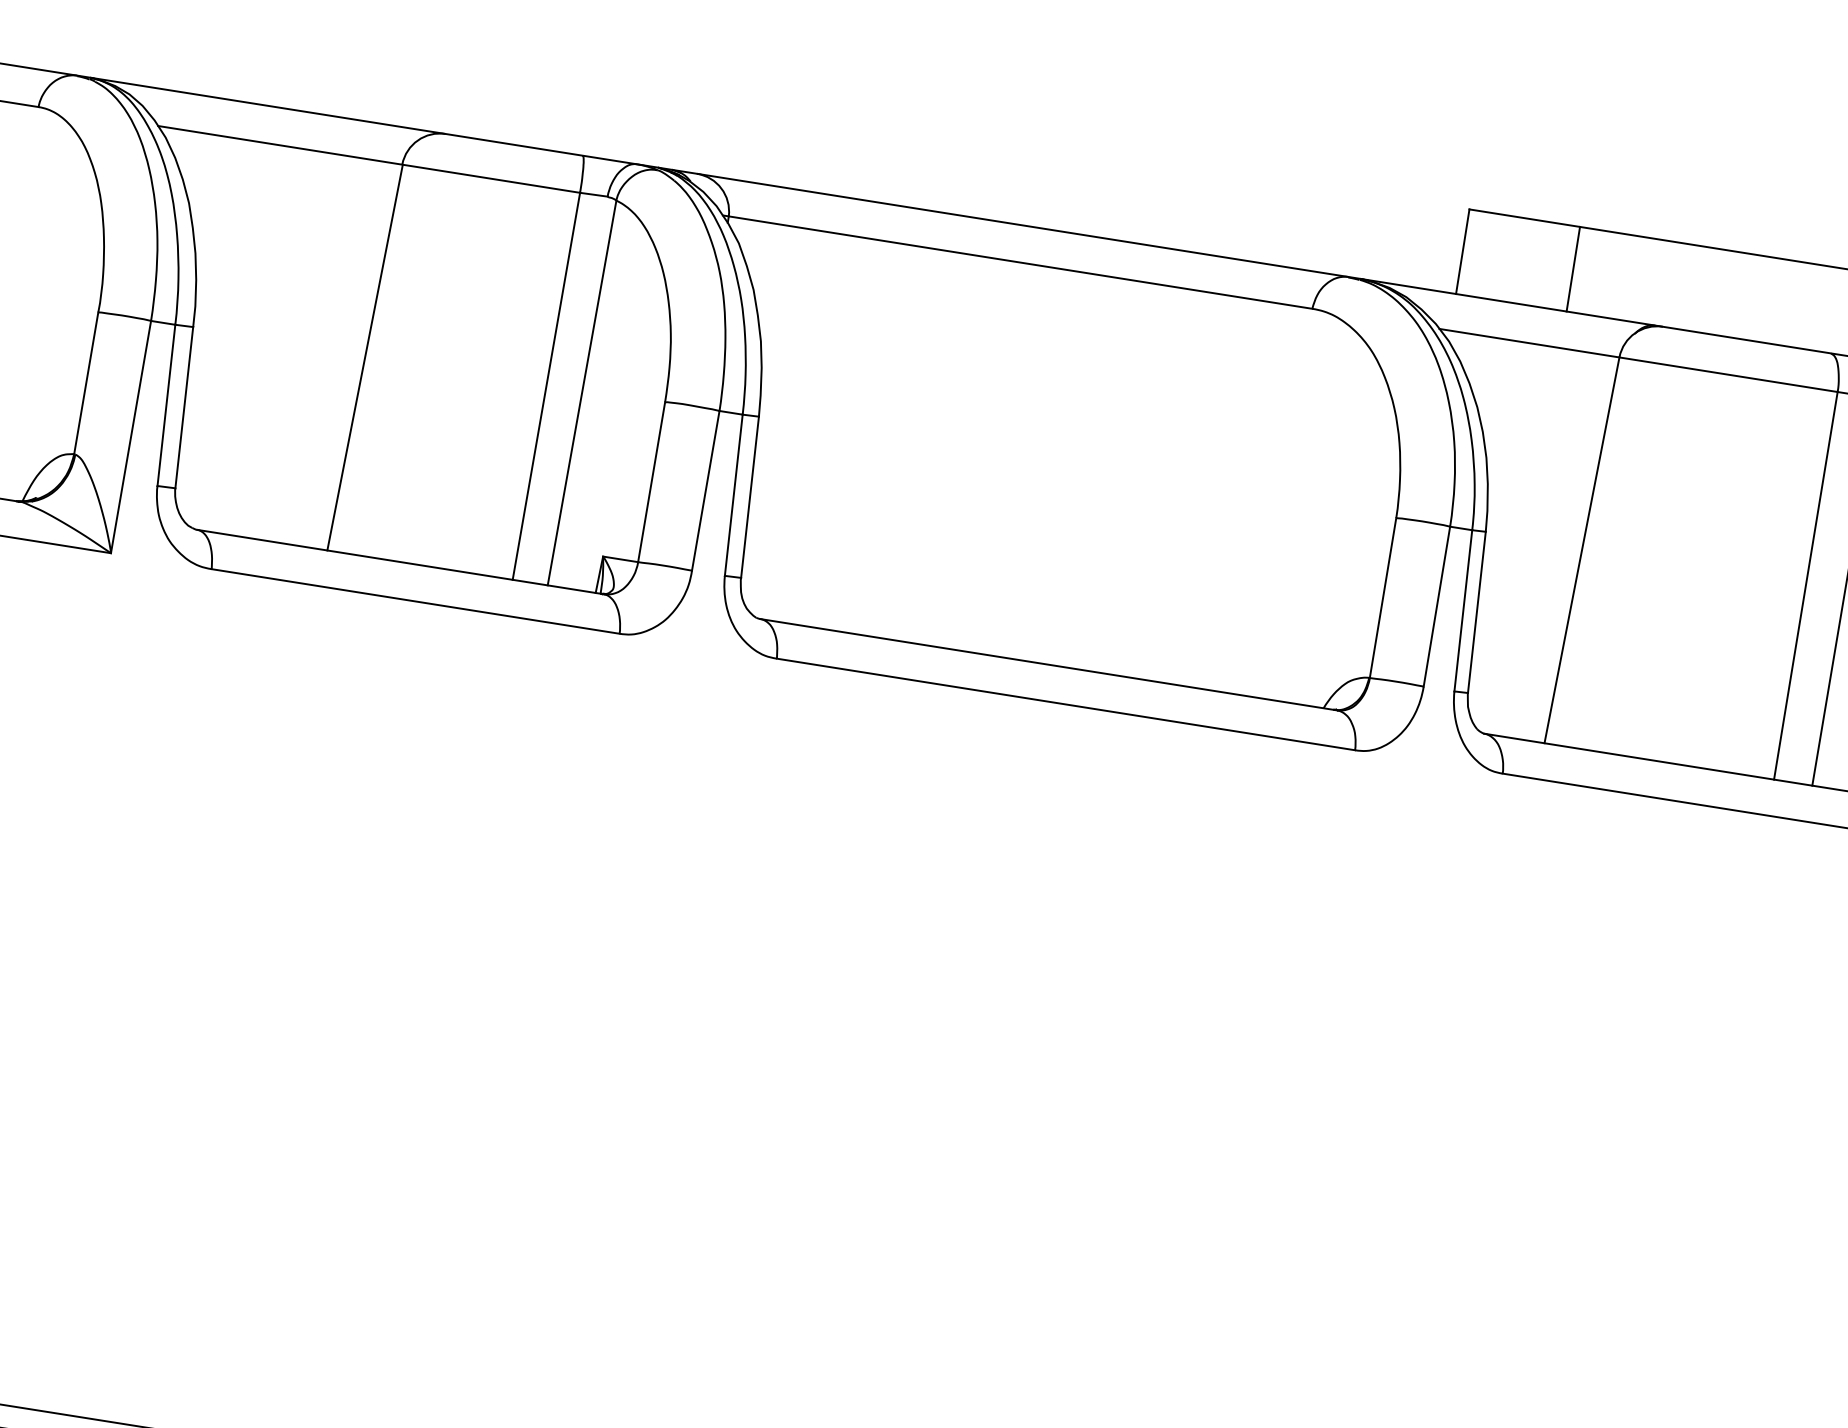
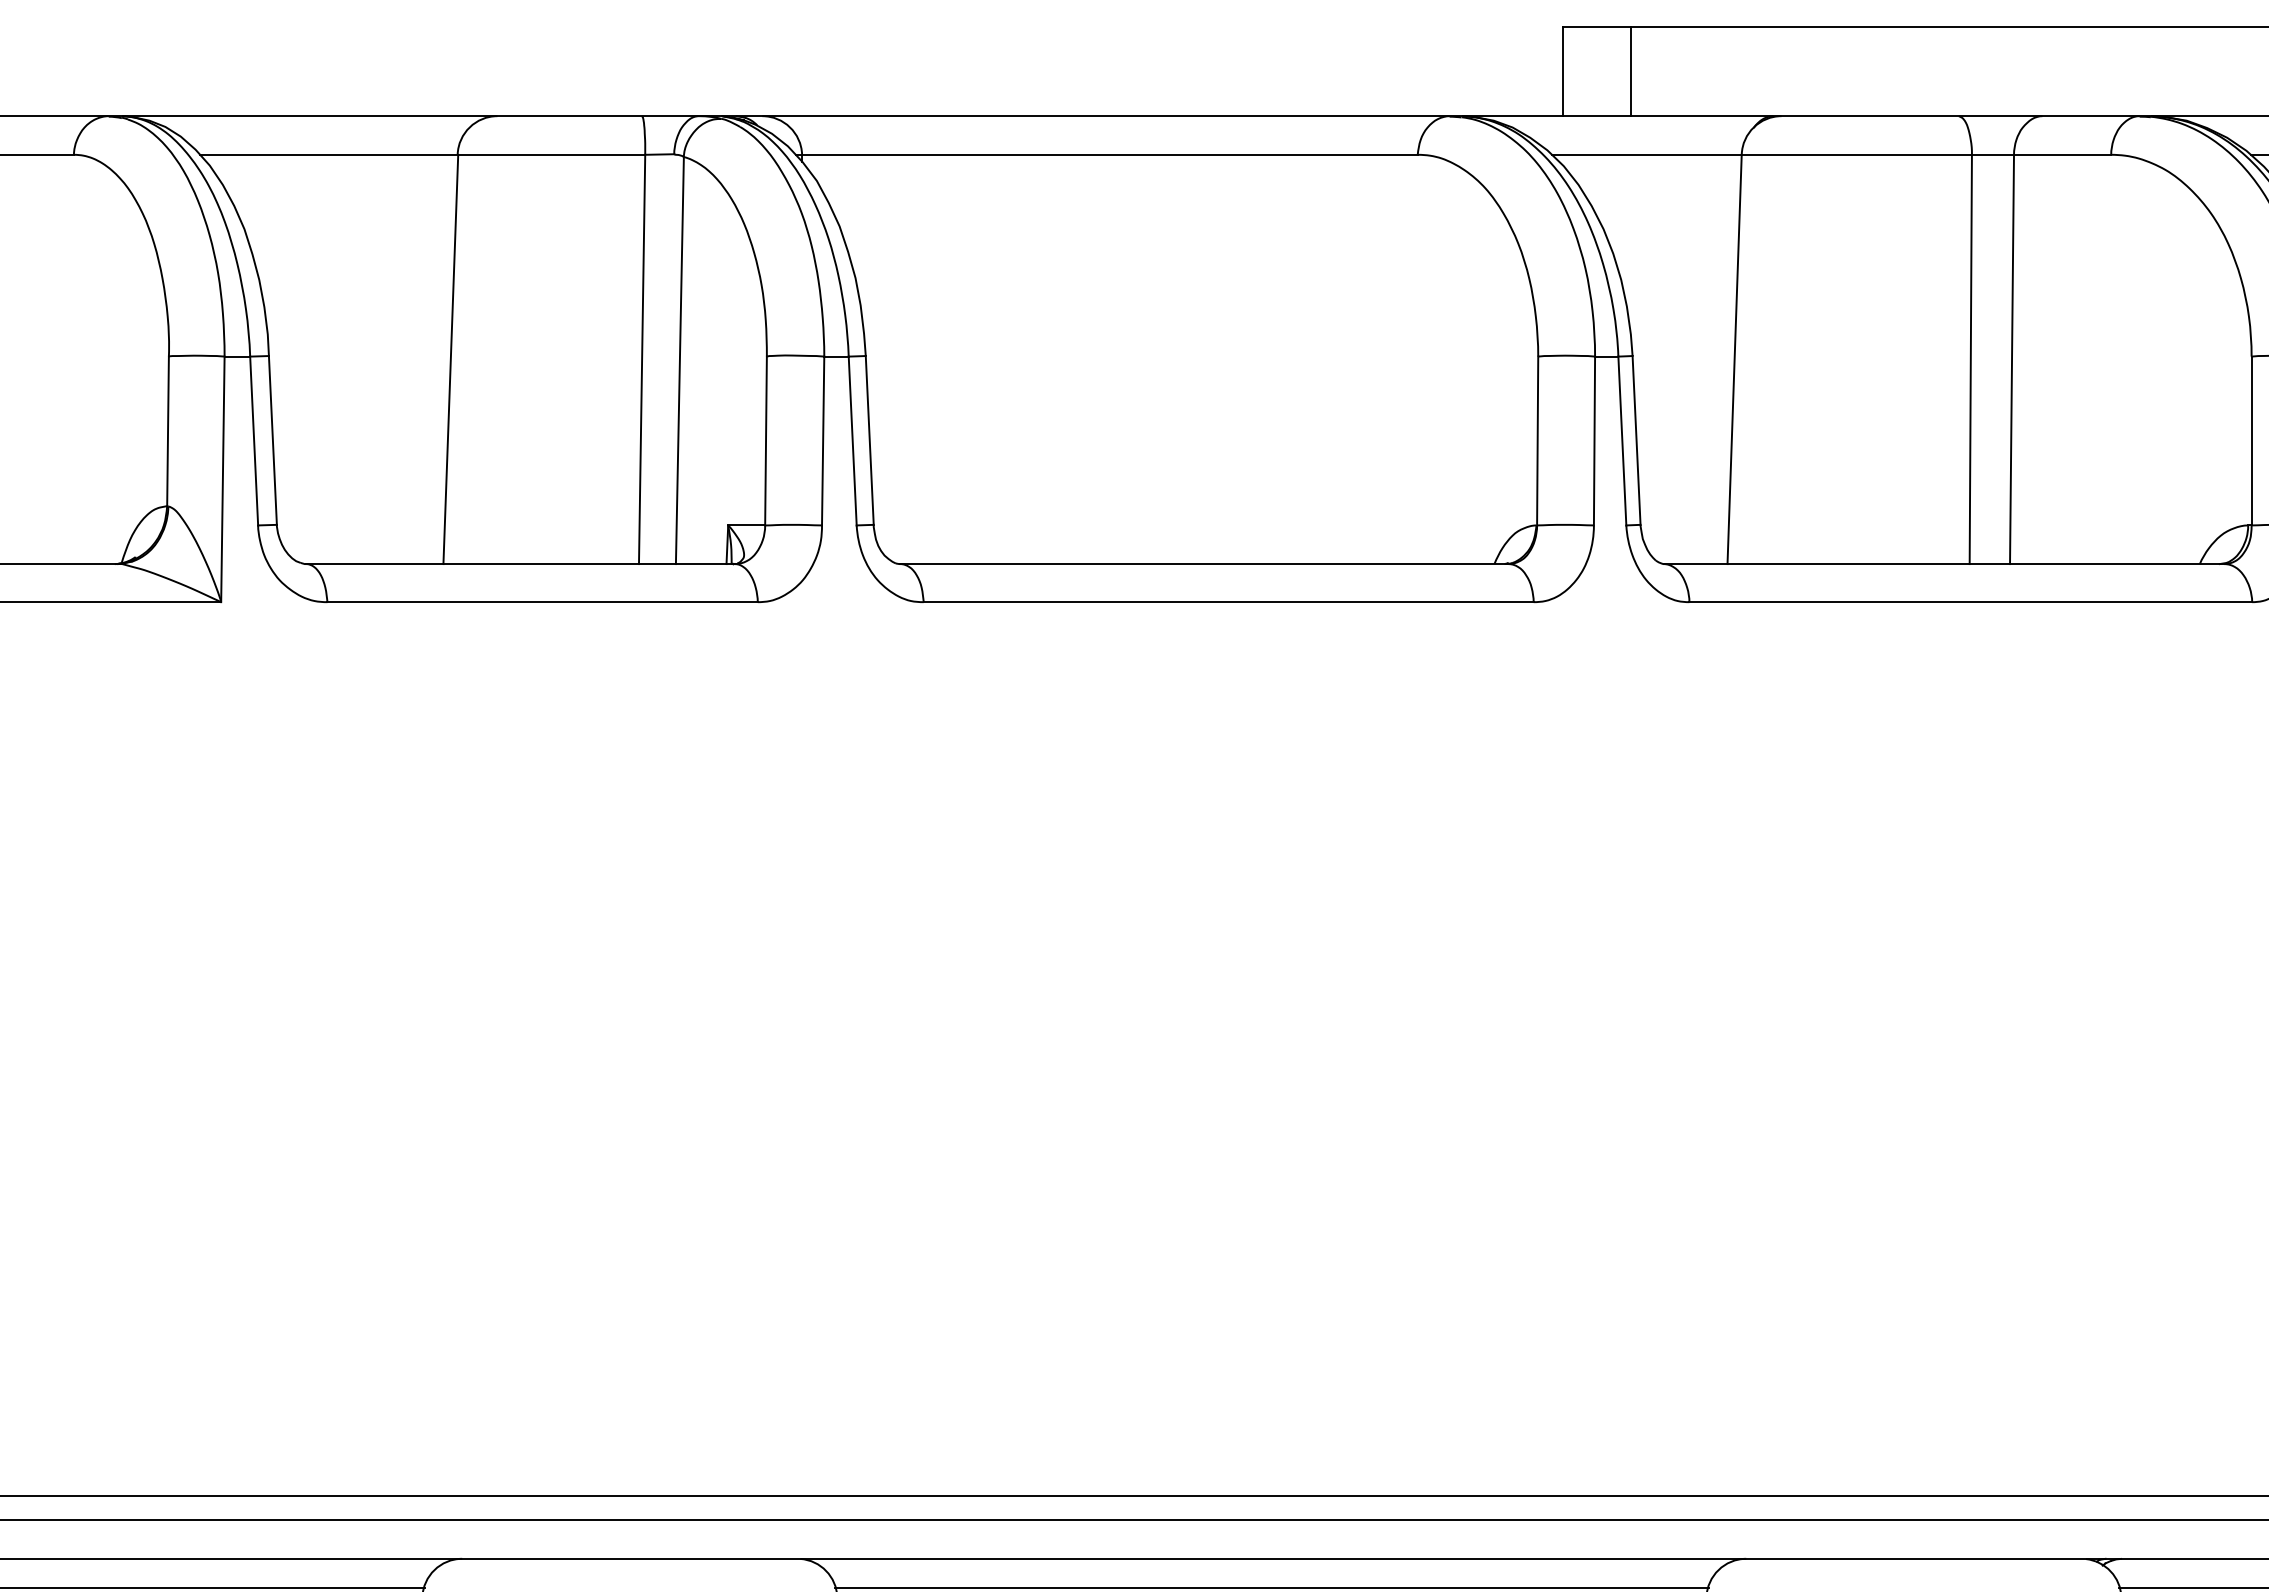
line: (1572, 269) -> (1630, 71), moved

